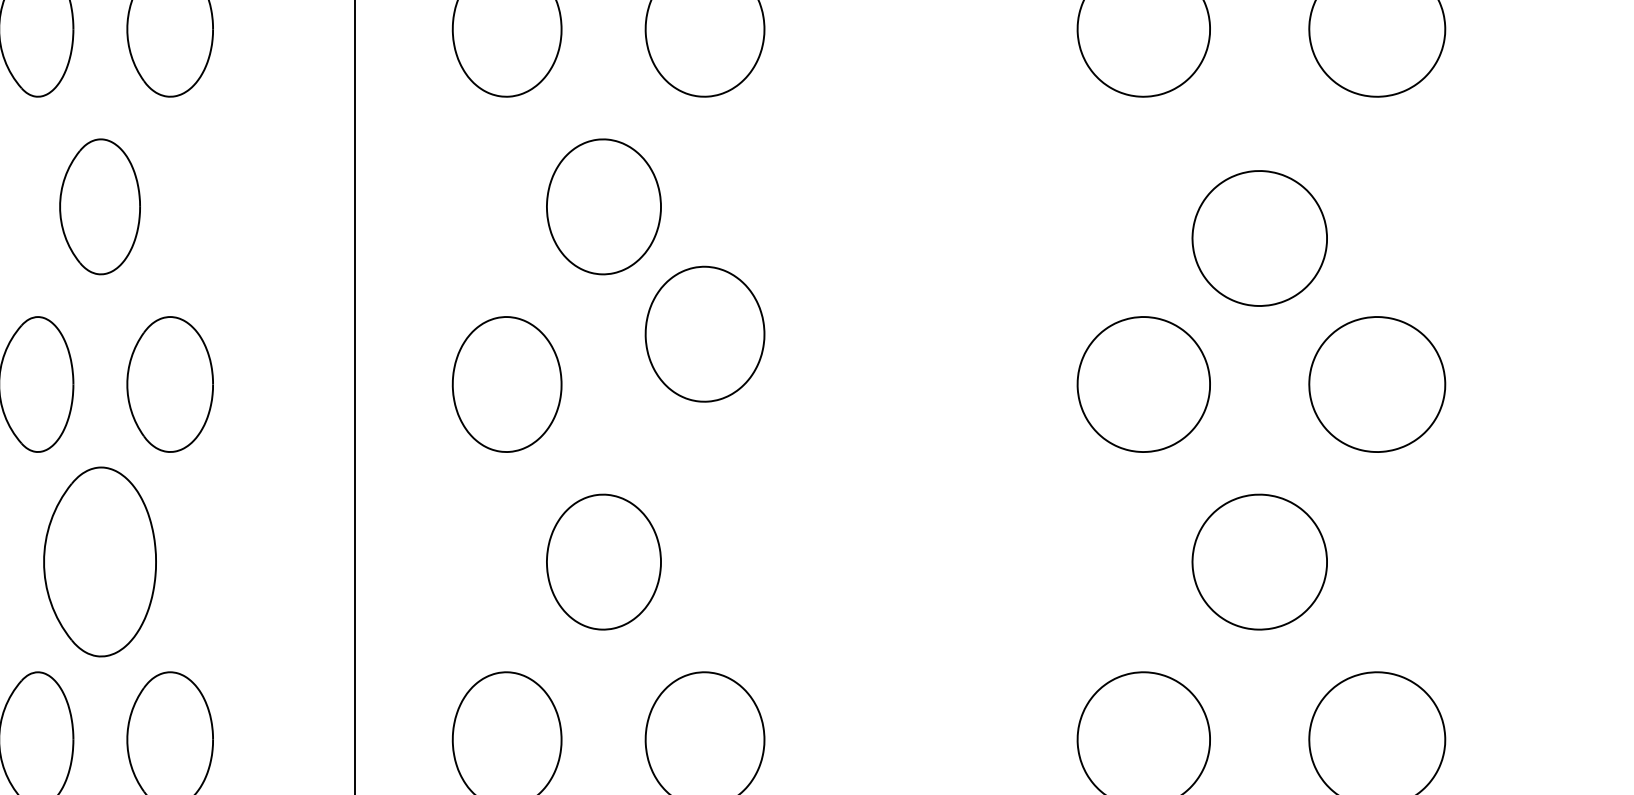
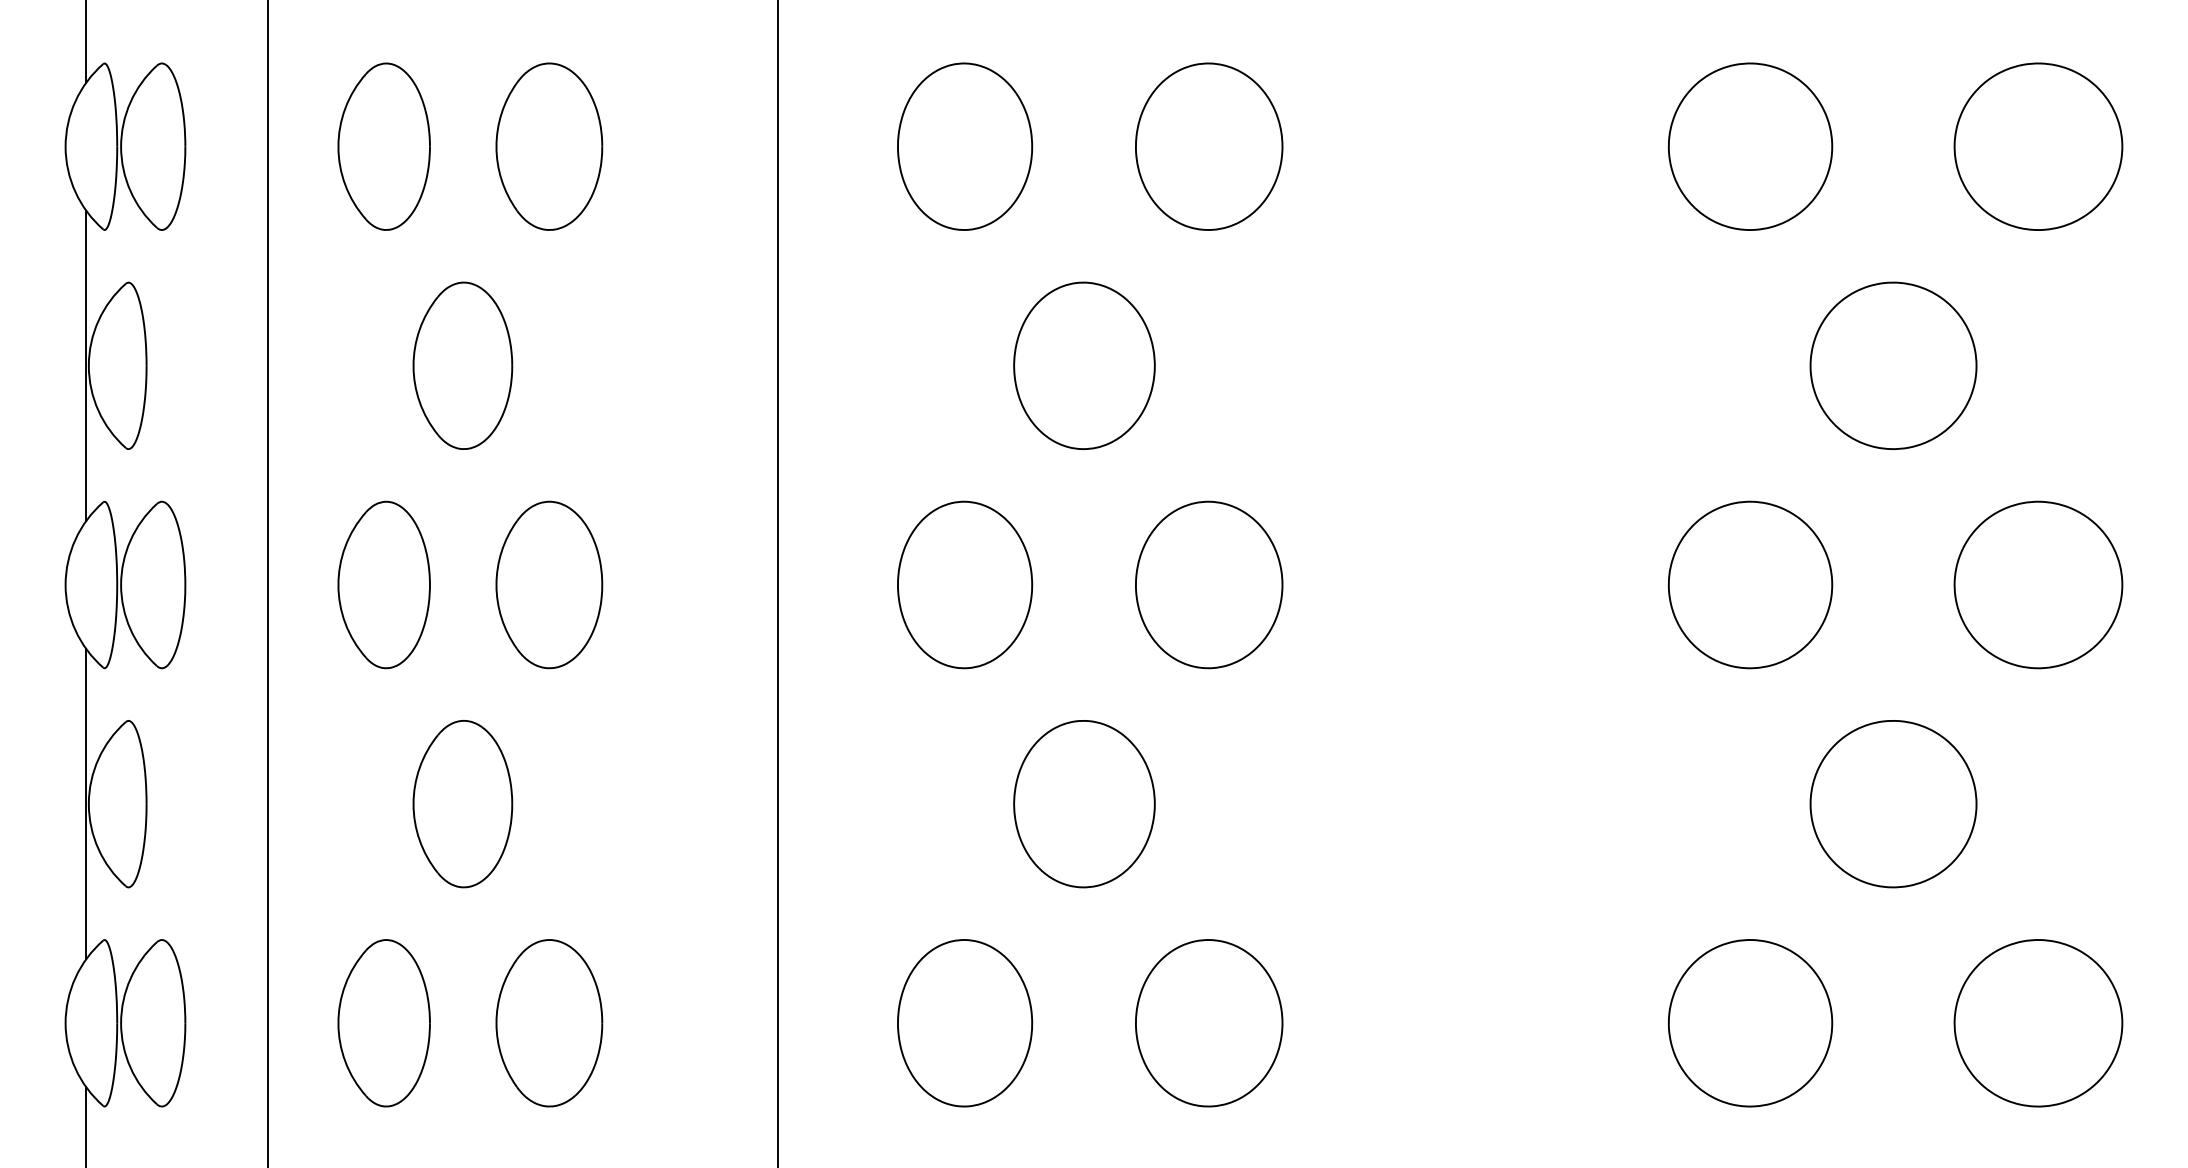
part: (1259, 238) -> (1893, 365), moved
part: (705, 333) -> (1209, 584), moved
part: (99, 562) -> (462, 804), size x0.71

